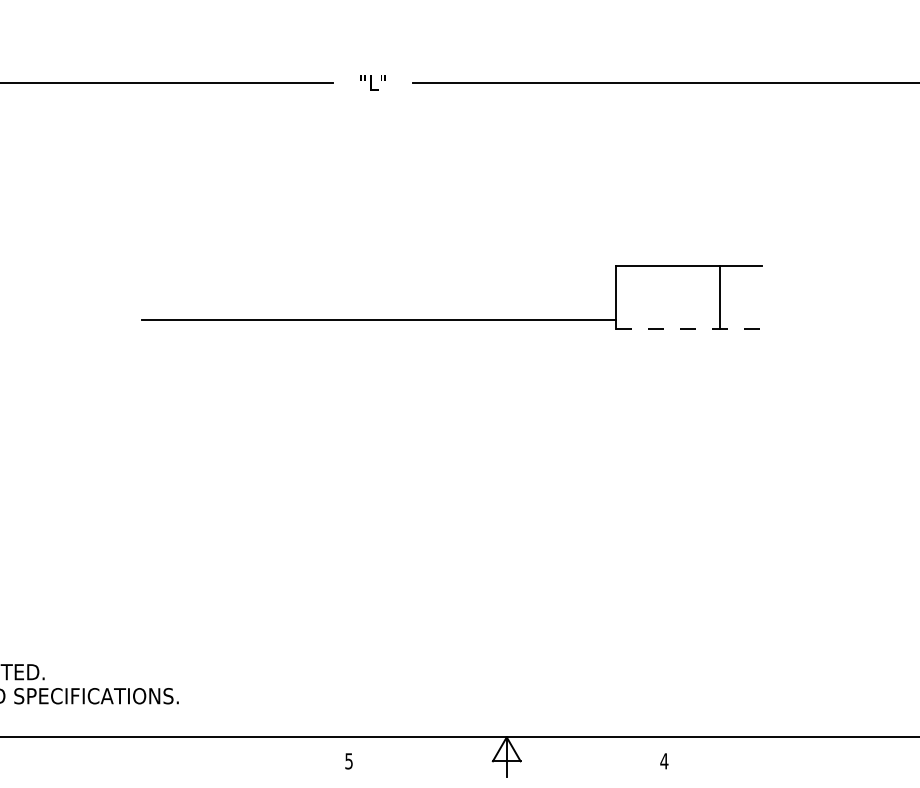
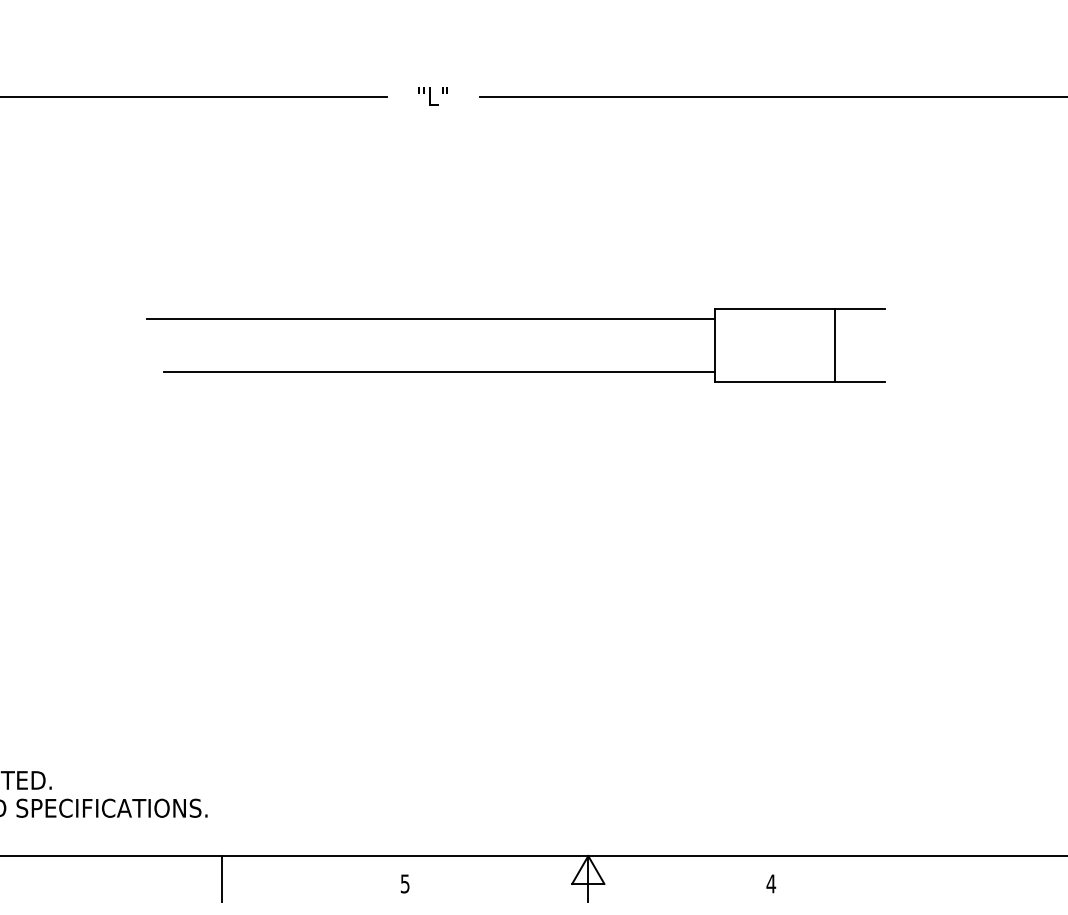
line: (370, 274) -> (430, 318), added
line: (689, 328) -> (800, 381), dashed -> solid
line: (191, 757) -> (222, 879), added

